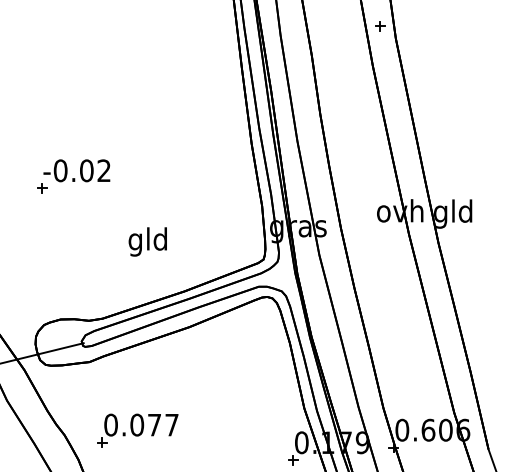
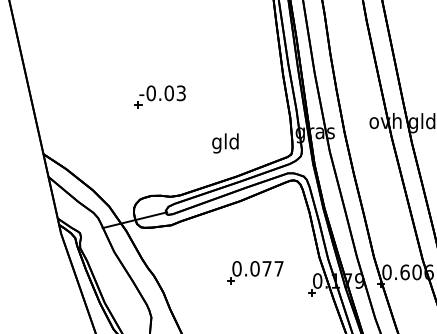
text: (103, 171) -> (180, 93), -0.02 -> -0.03
text: (147, 242) -> (225, 143), moved
part: (137, 430) -> (255, 272), moved

